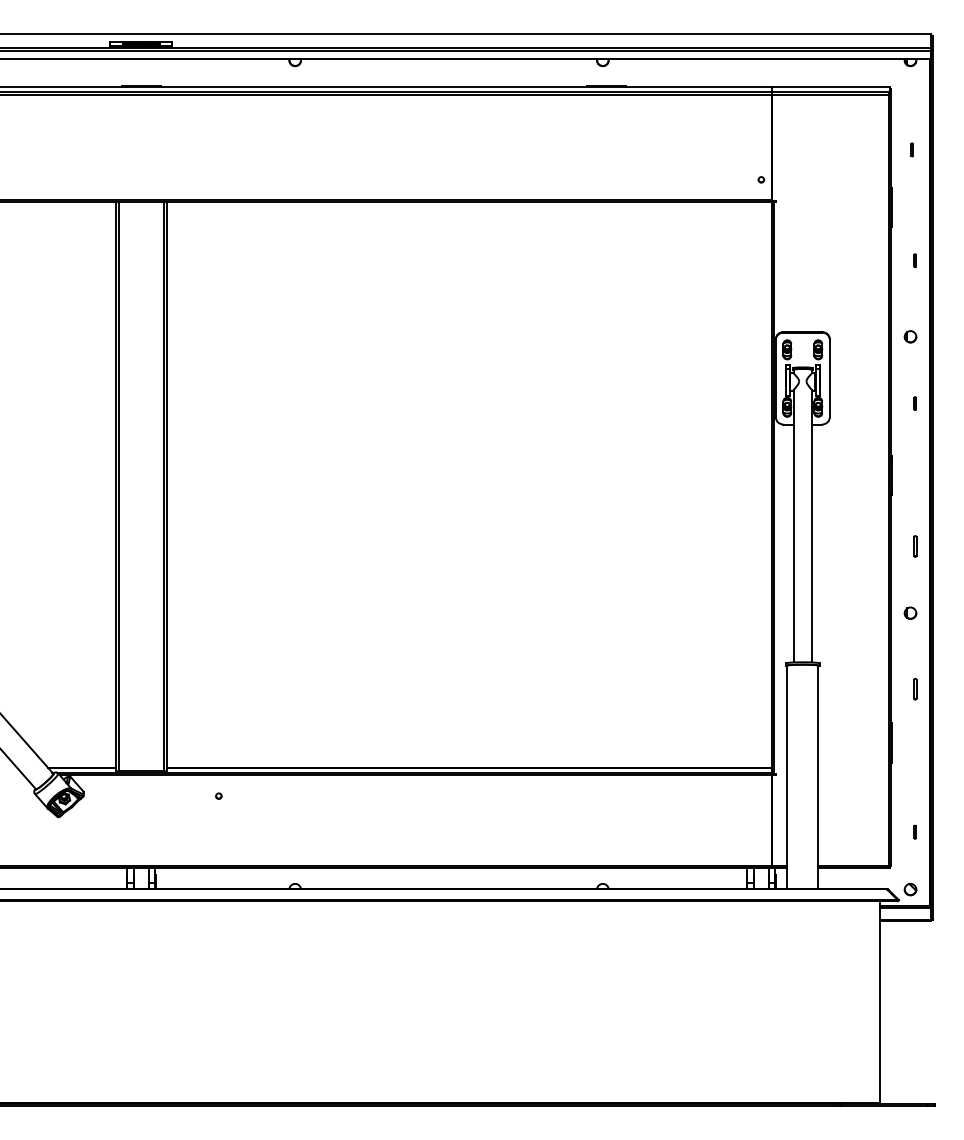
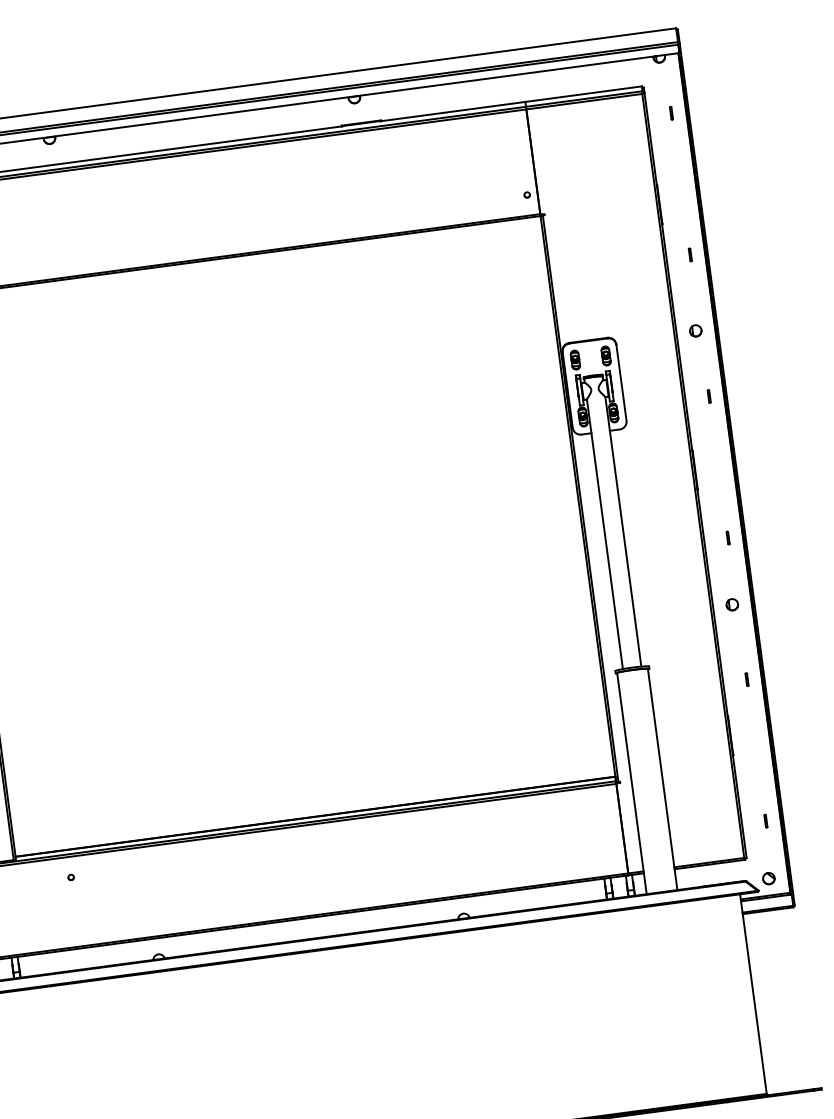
line: (911, 149) -> (670, 113), moved
part: (914, 546) -> (727, 538), size x0.62
part: (914, 689) -> (746, 679), size x0.62

